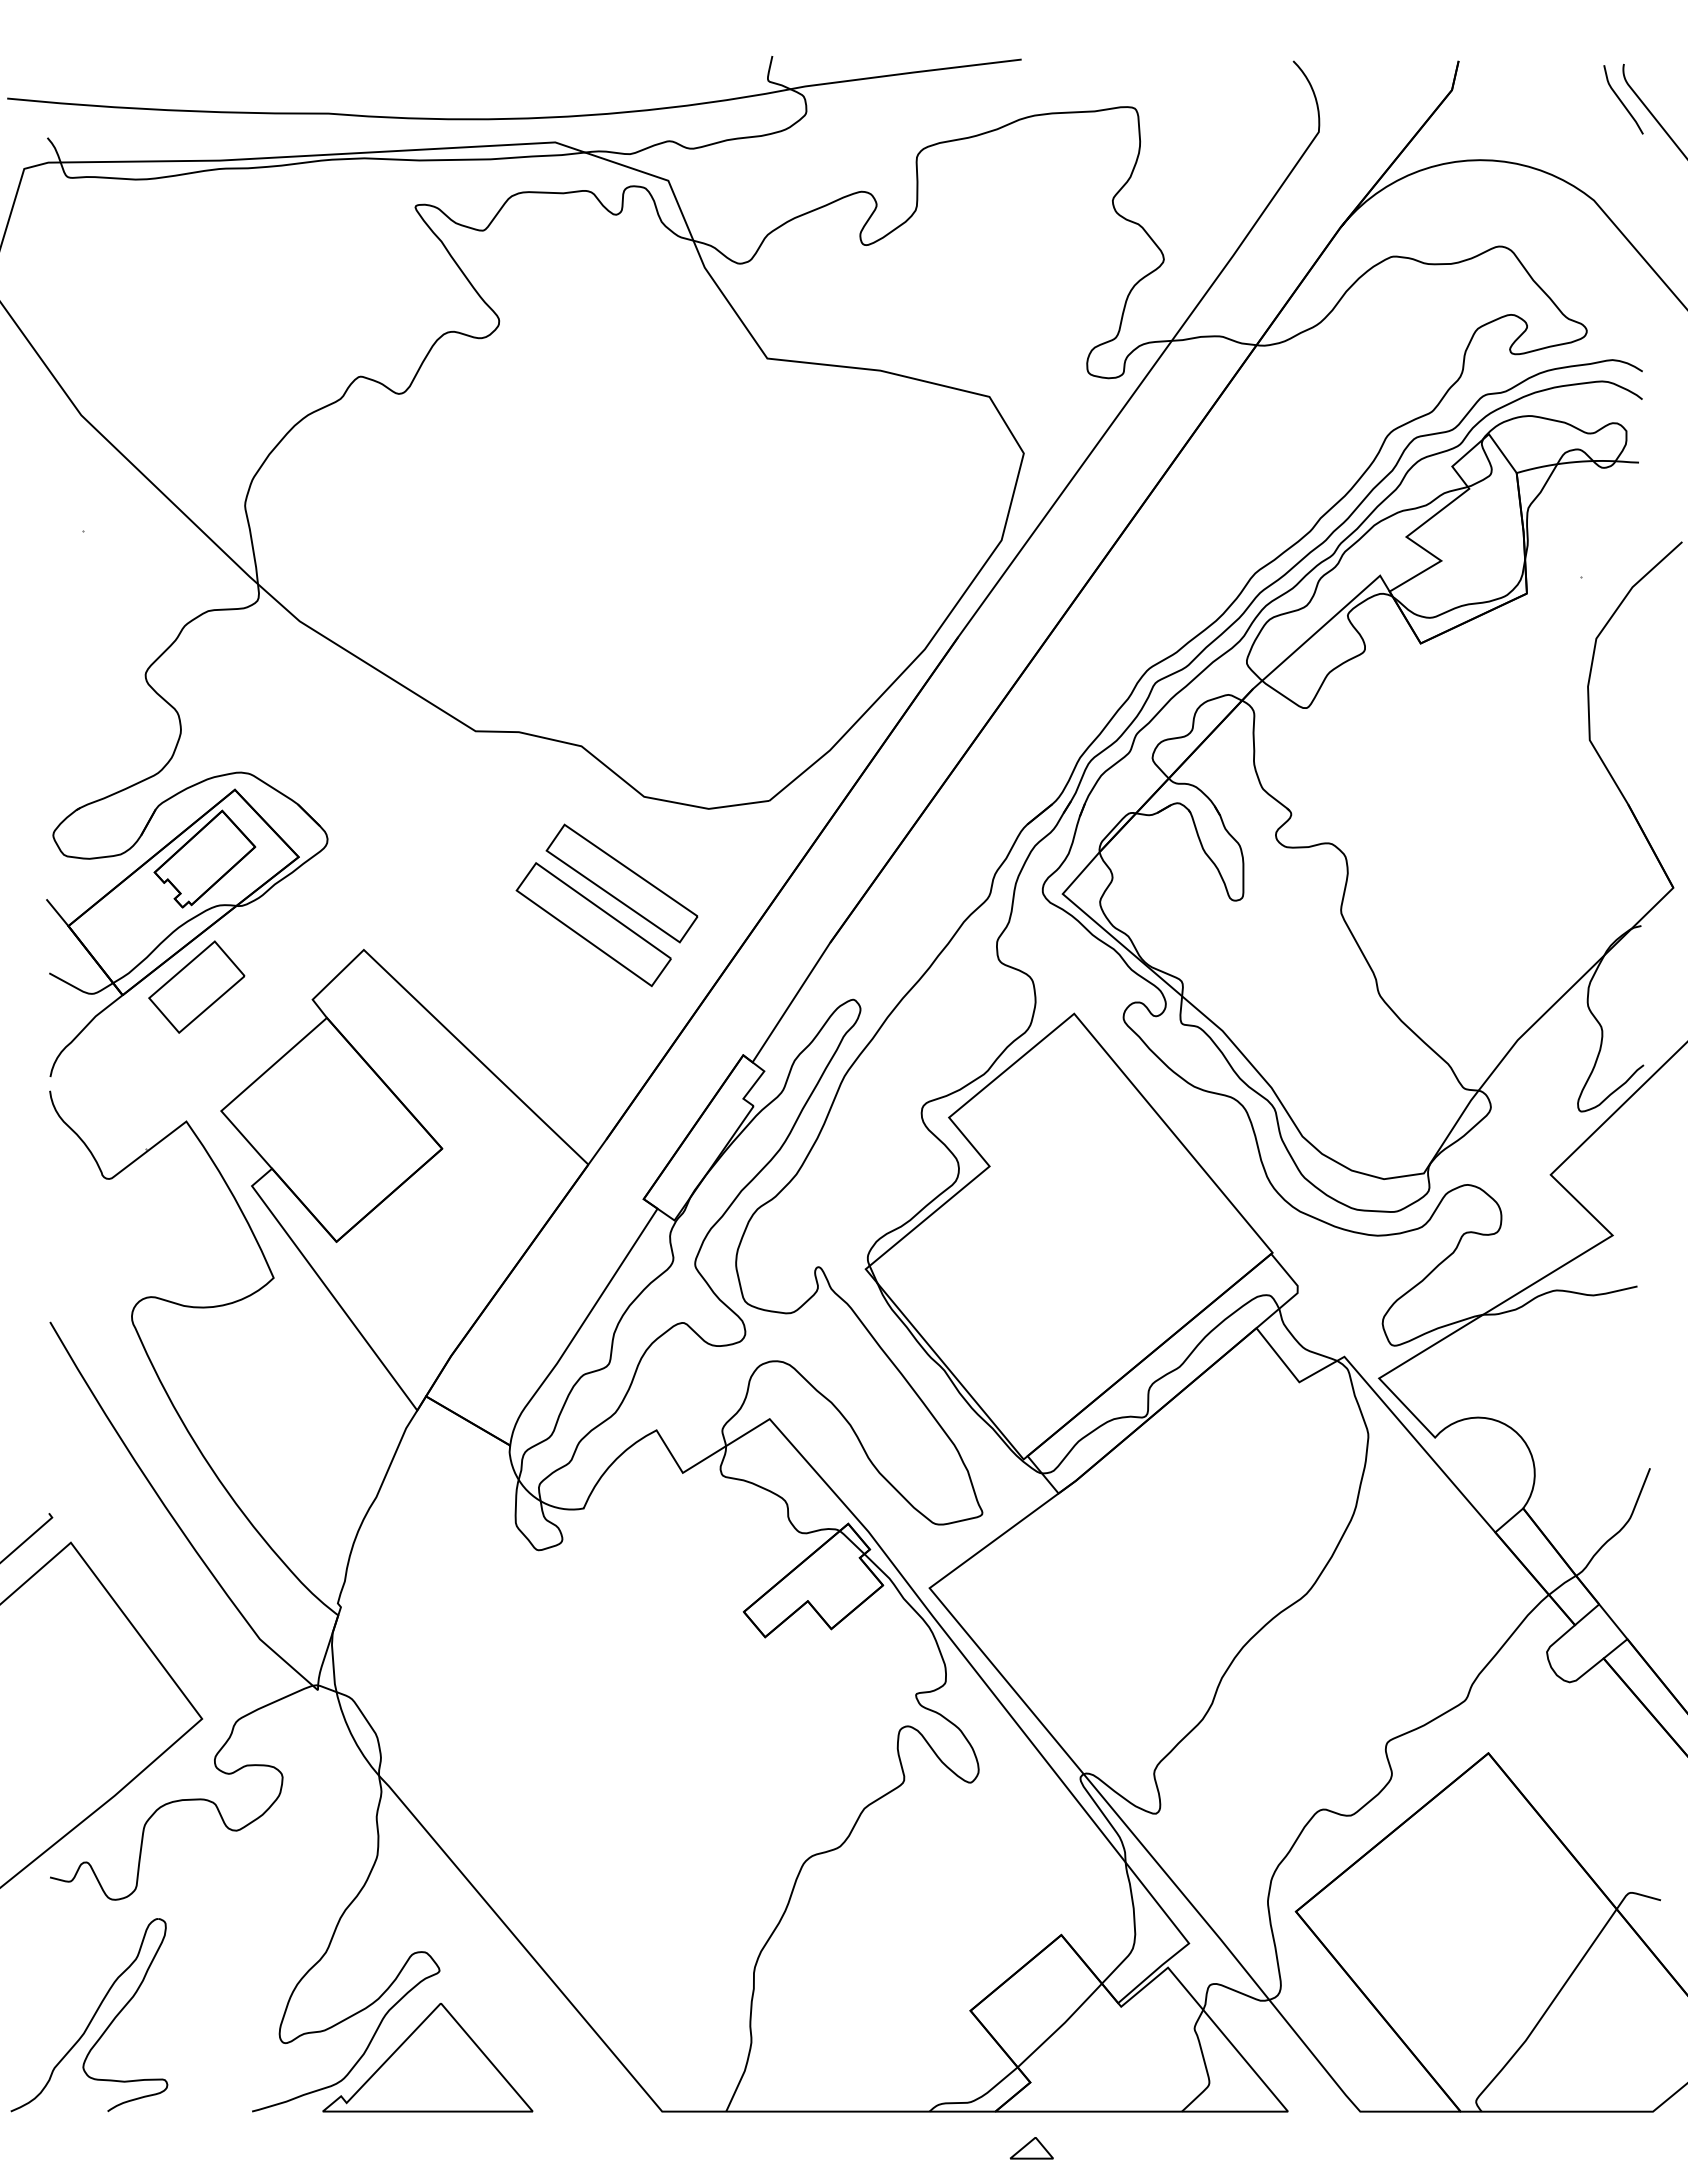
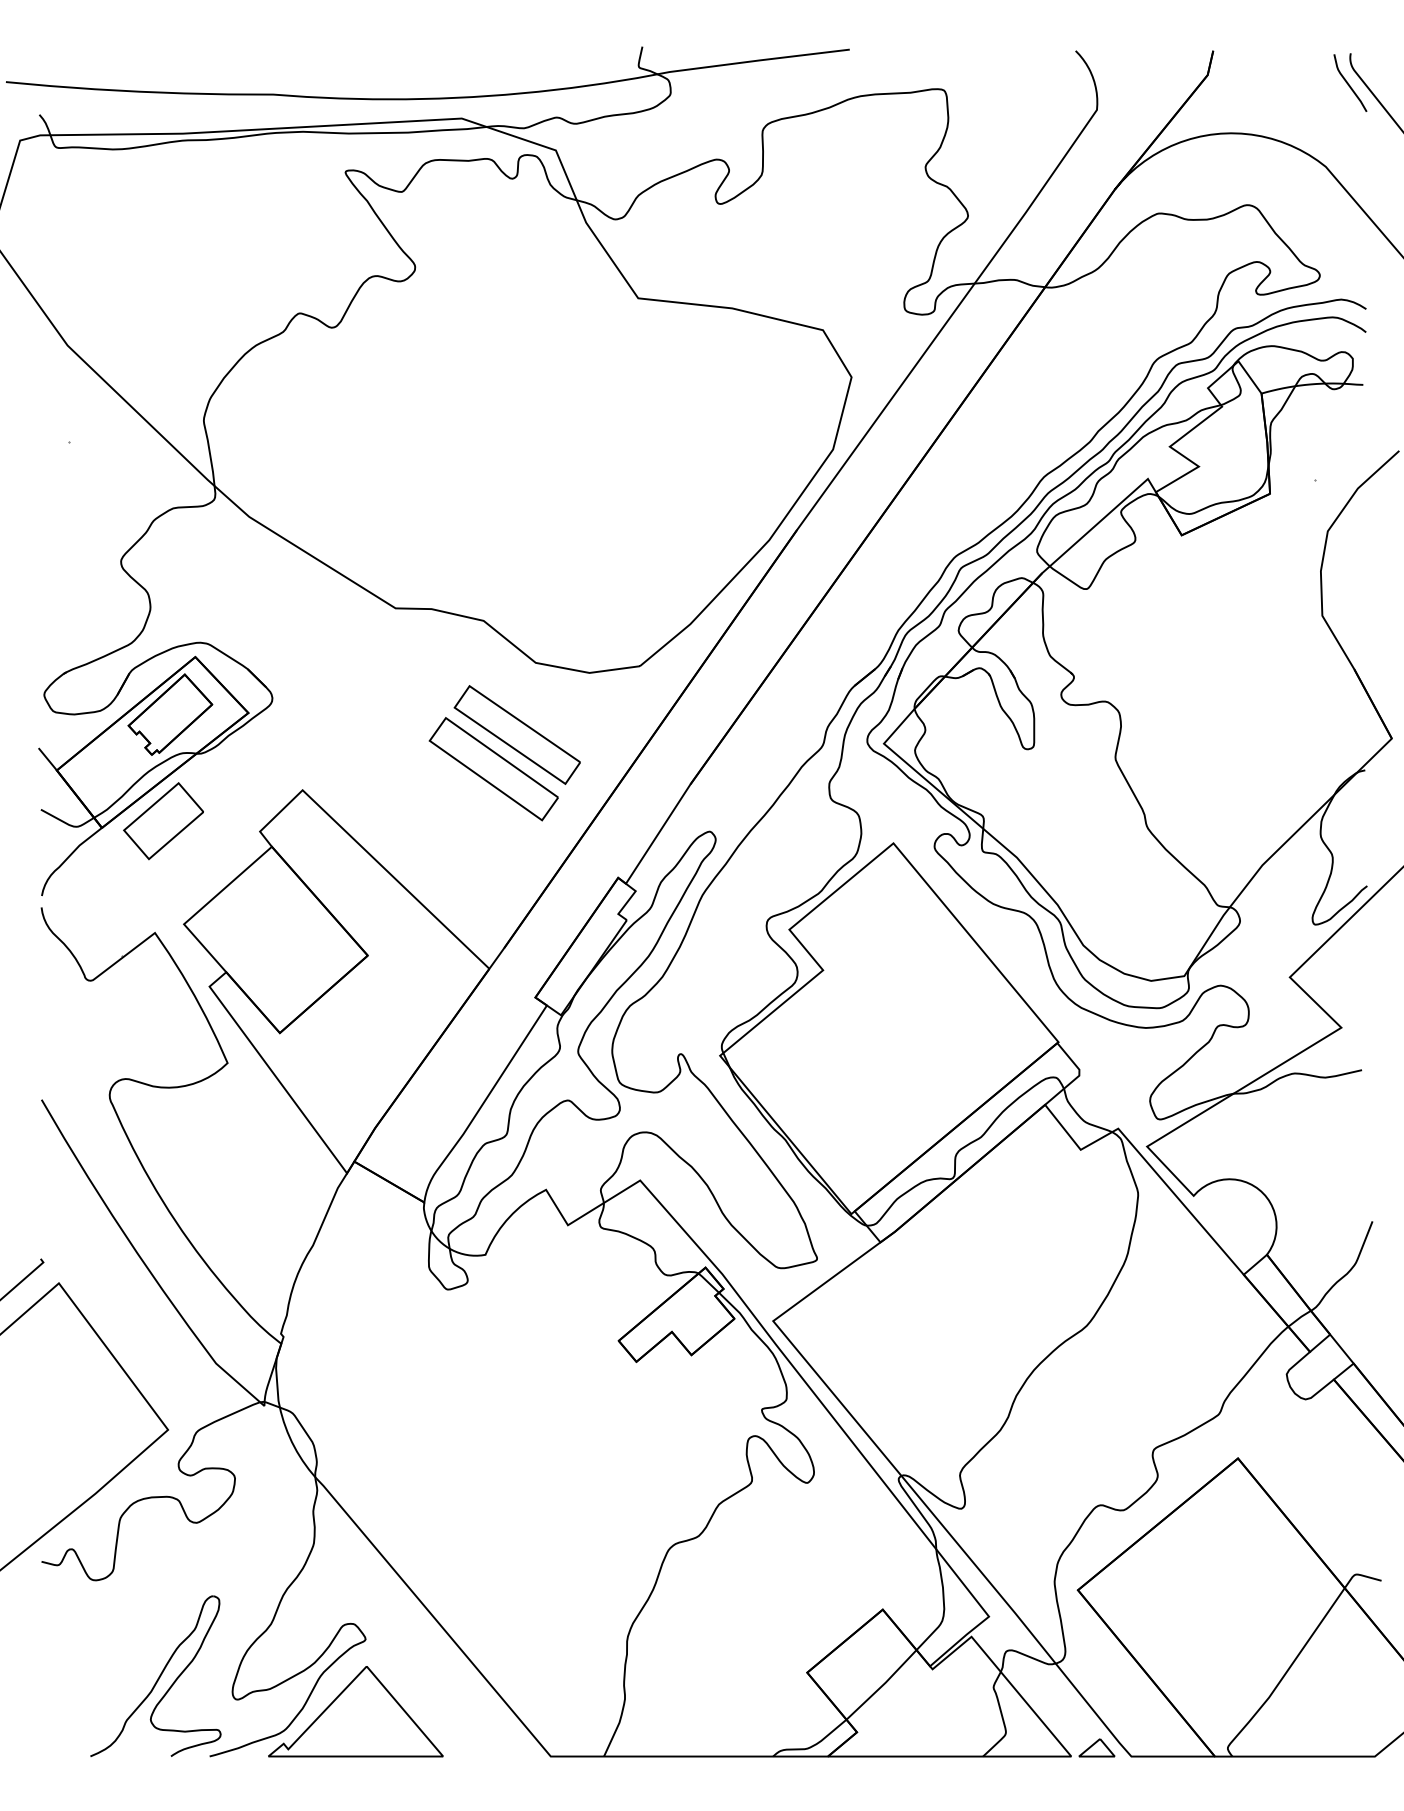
part: (89, 2015) -> (155, 1676), moved
part: (1031, 2148) -> (1096, 1748), moved

